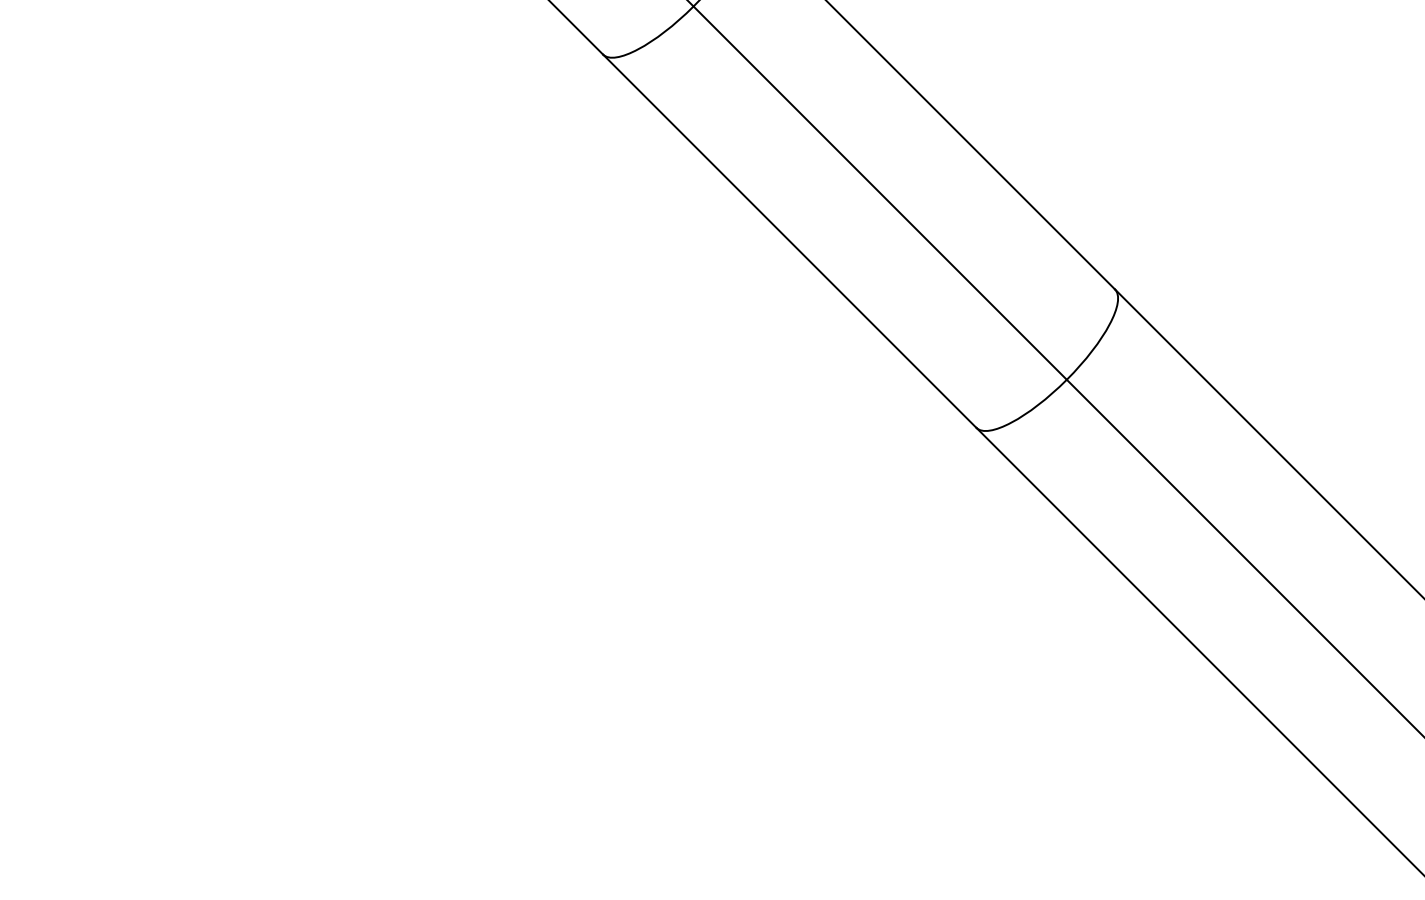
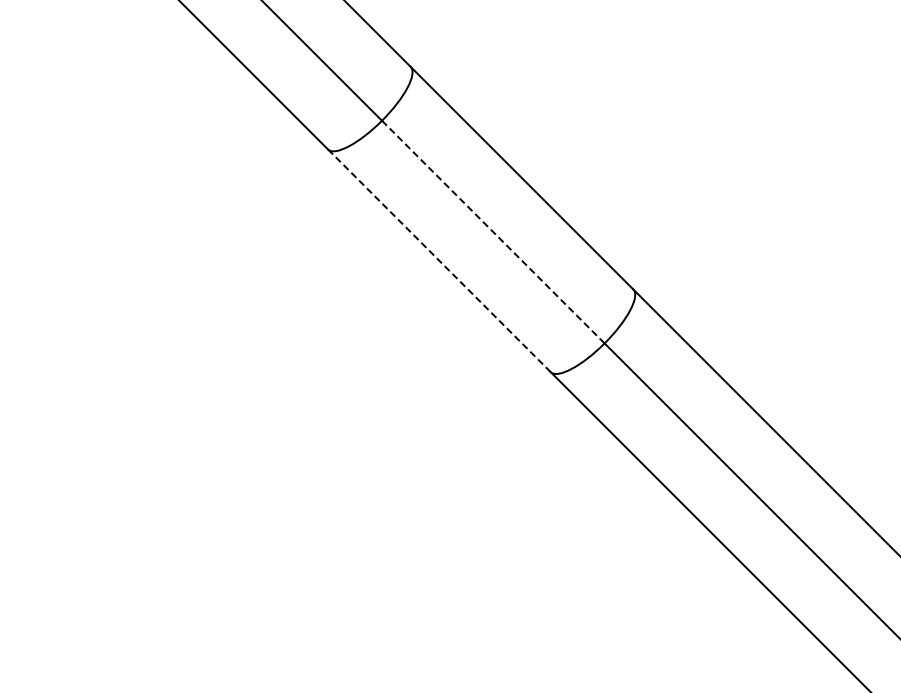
line: (878, 192) -> (492, 231), solid -> dashed
line: (789, 242) -> (439, 261), solid -> dashed

